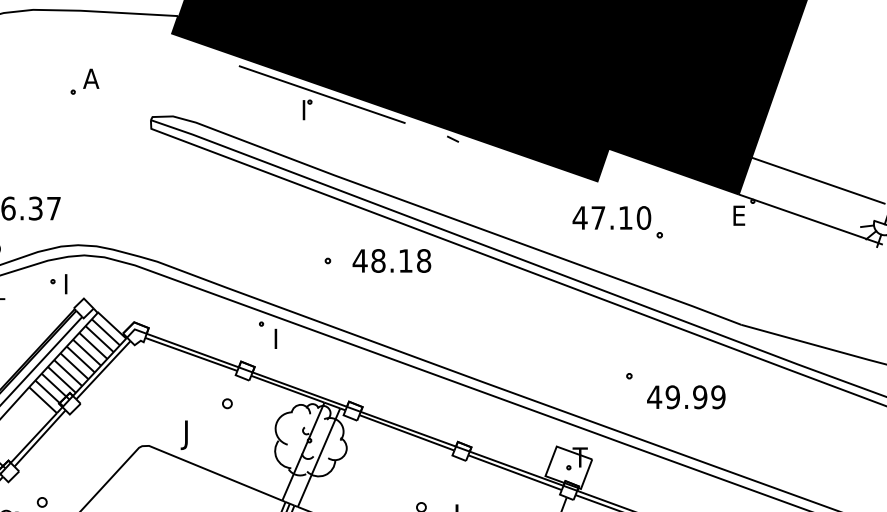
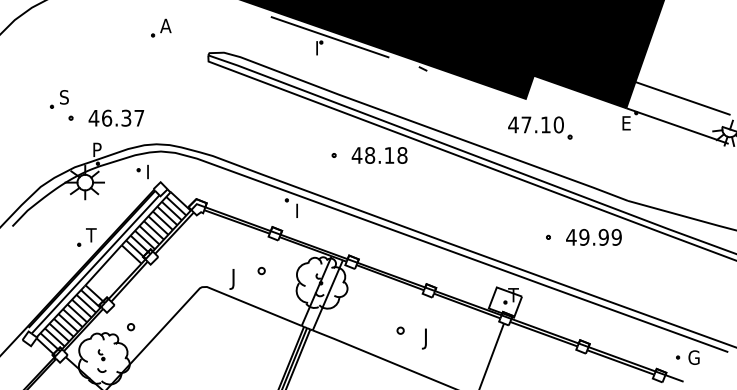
text: (685, 397) -> (593, 237), moved
part: (227, 403) -> (261, 270), moved

